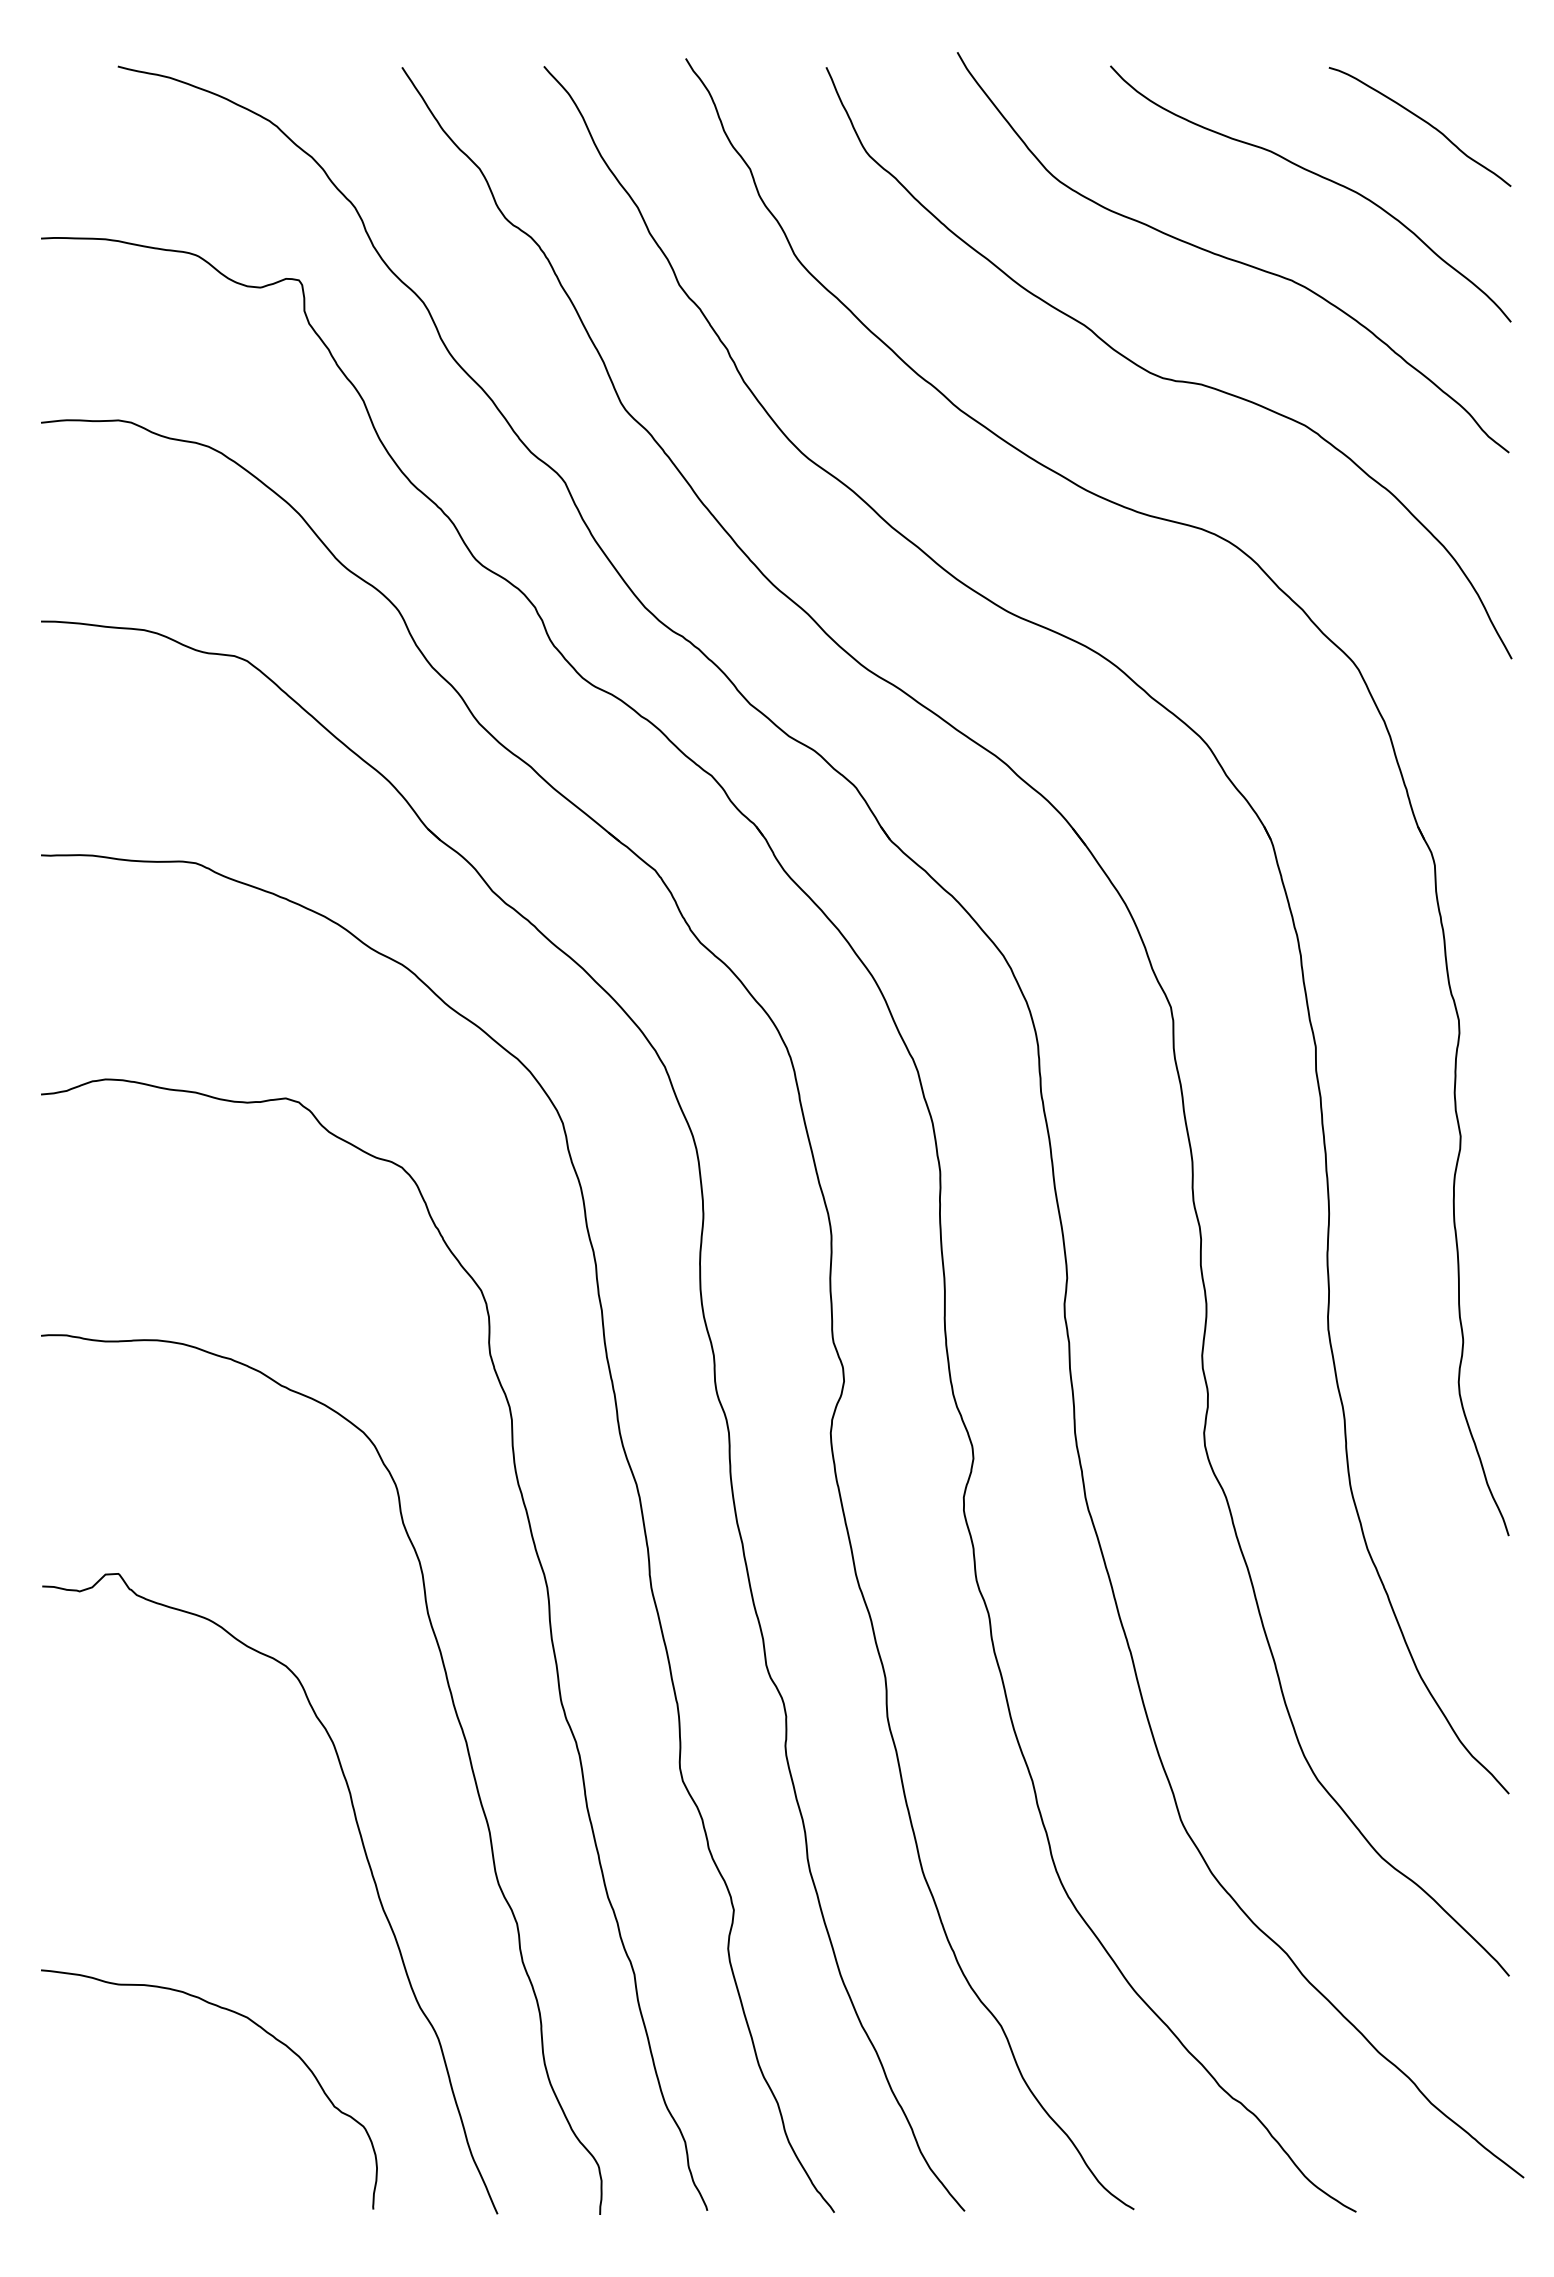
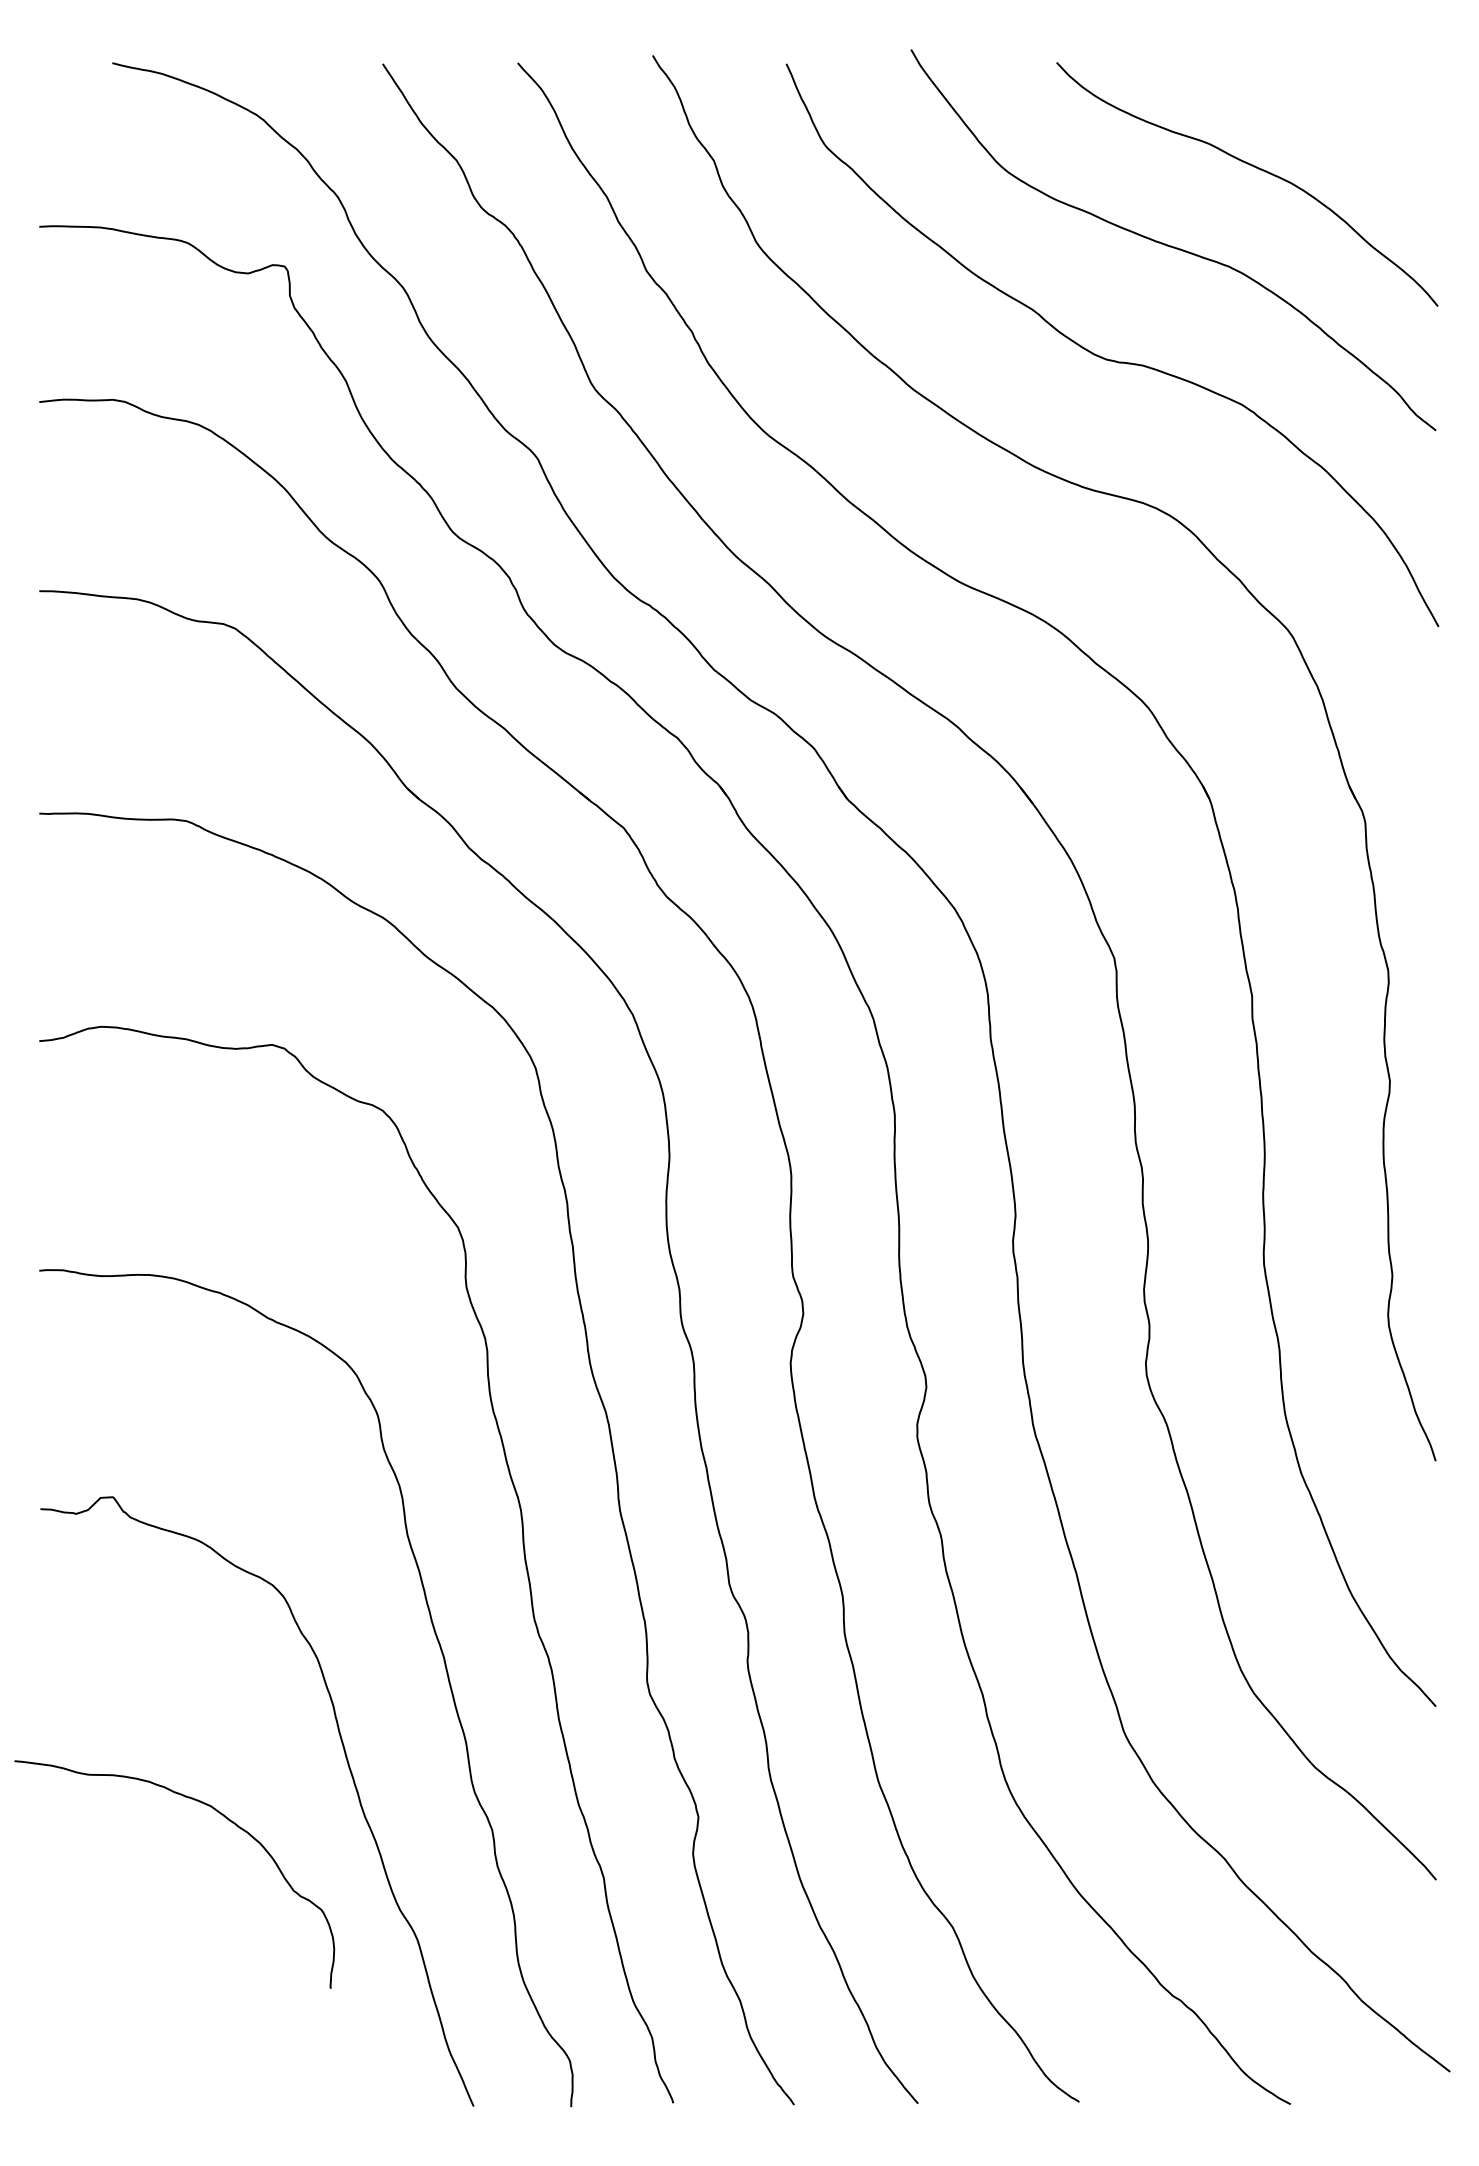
curve: (1421, 120) -> (1352, 114), removed
curve: (257, 2026) -> (220, 1814), moved

